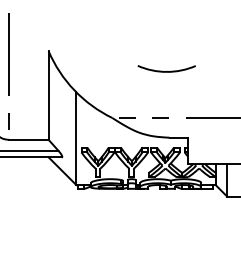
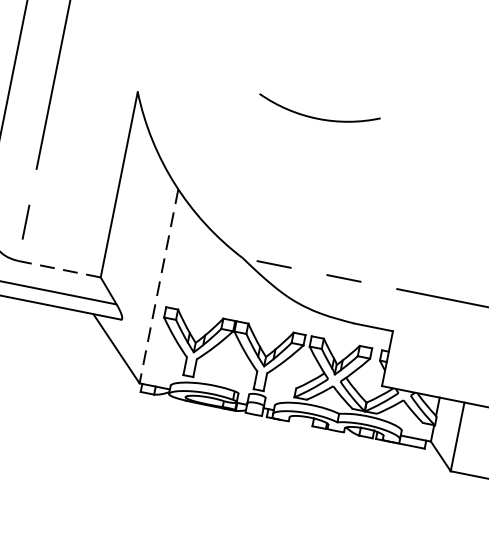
arc: (166, 71) -> (317, 117), moved
line: (28, 139) -> (58, 268), solid -> dashed
line: (76, 139) -> (159, 288), solid -> dashed

